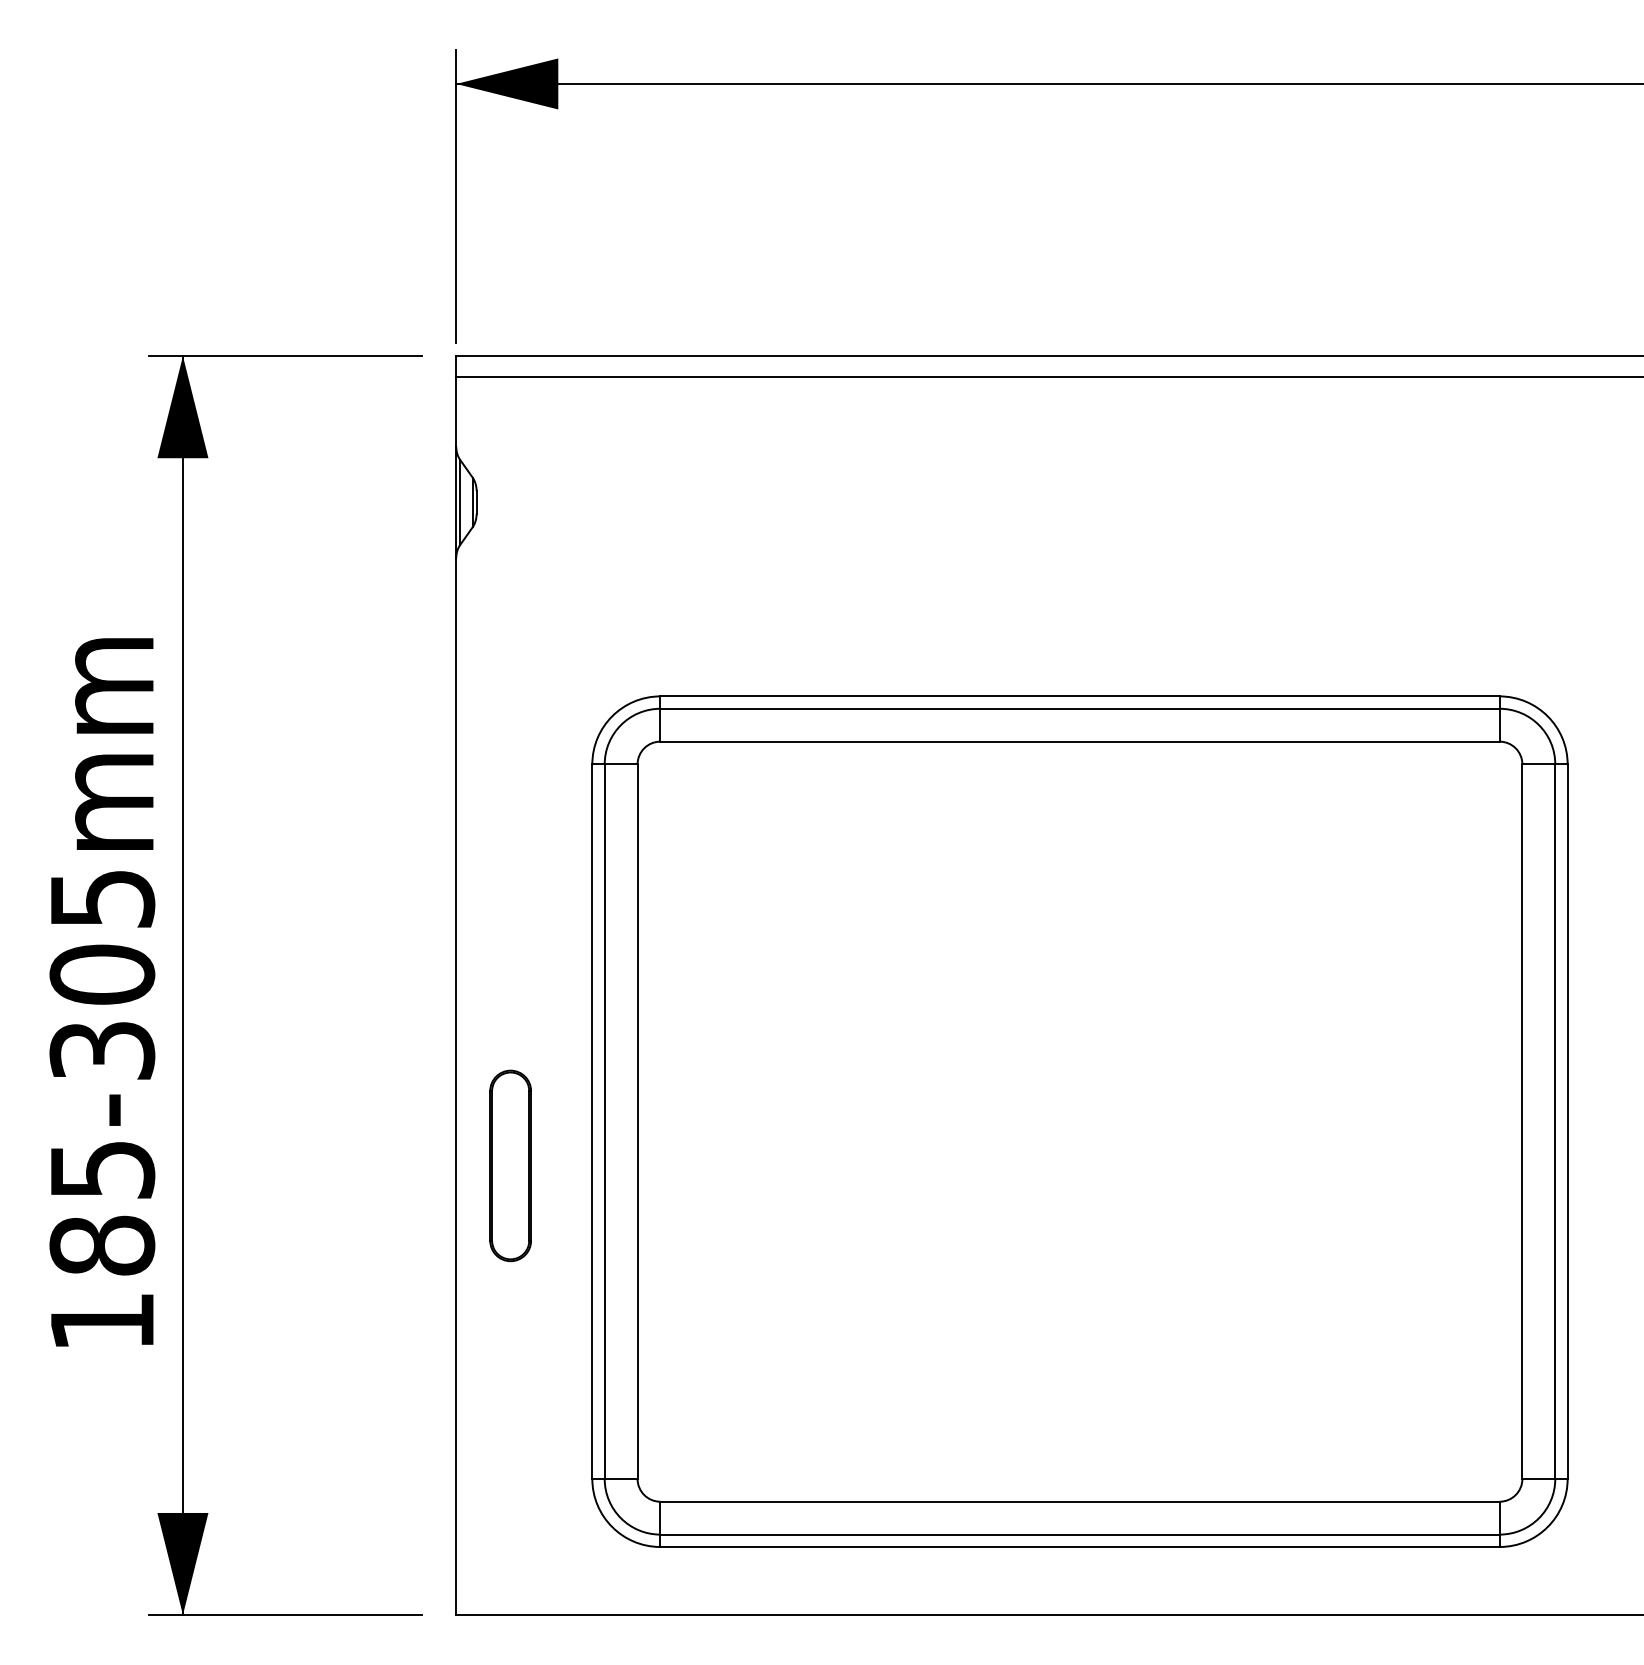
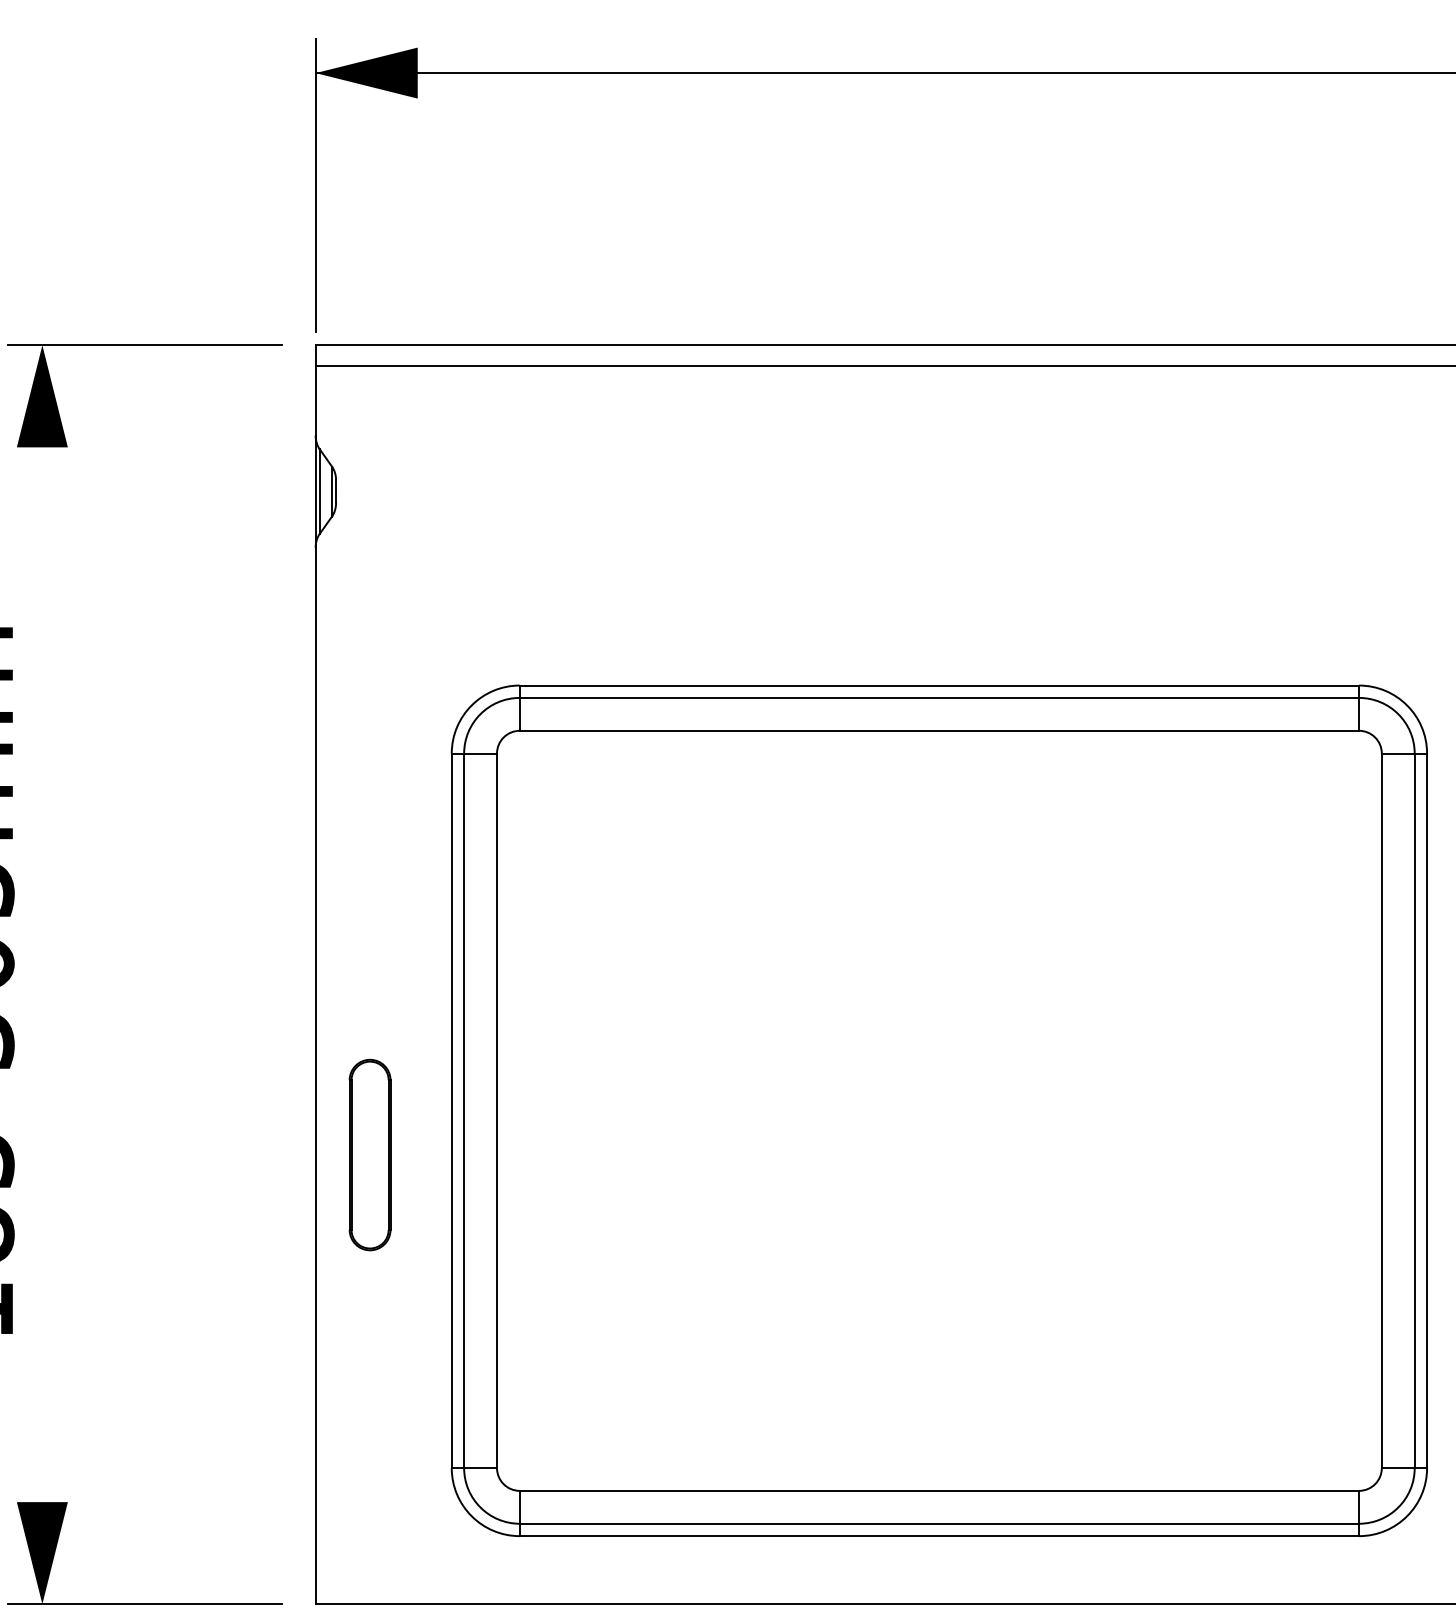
line: (182, 985) -> (41, 974), removed

